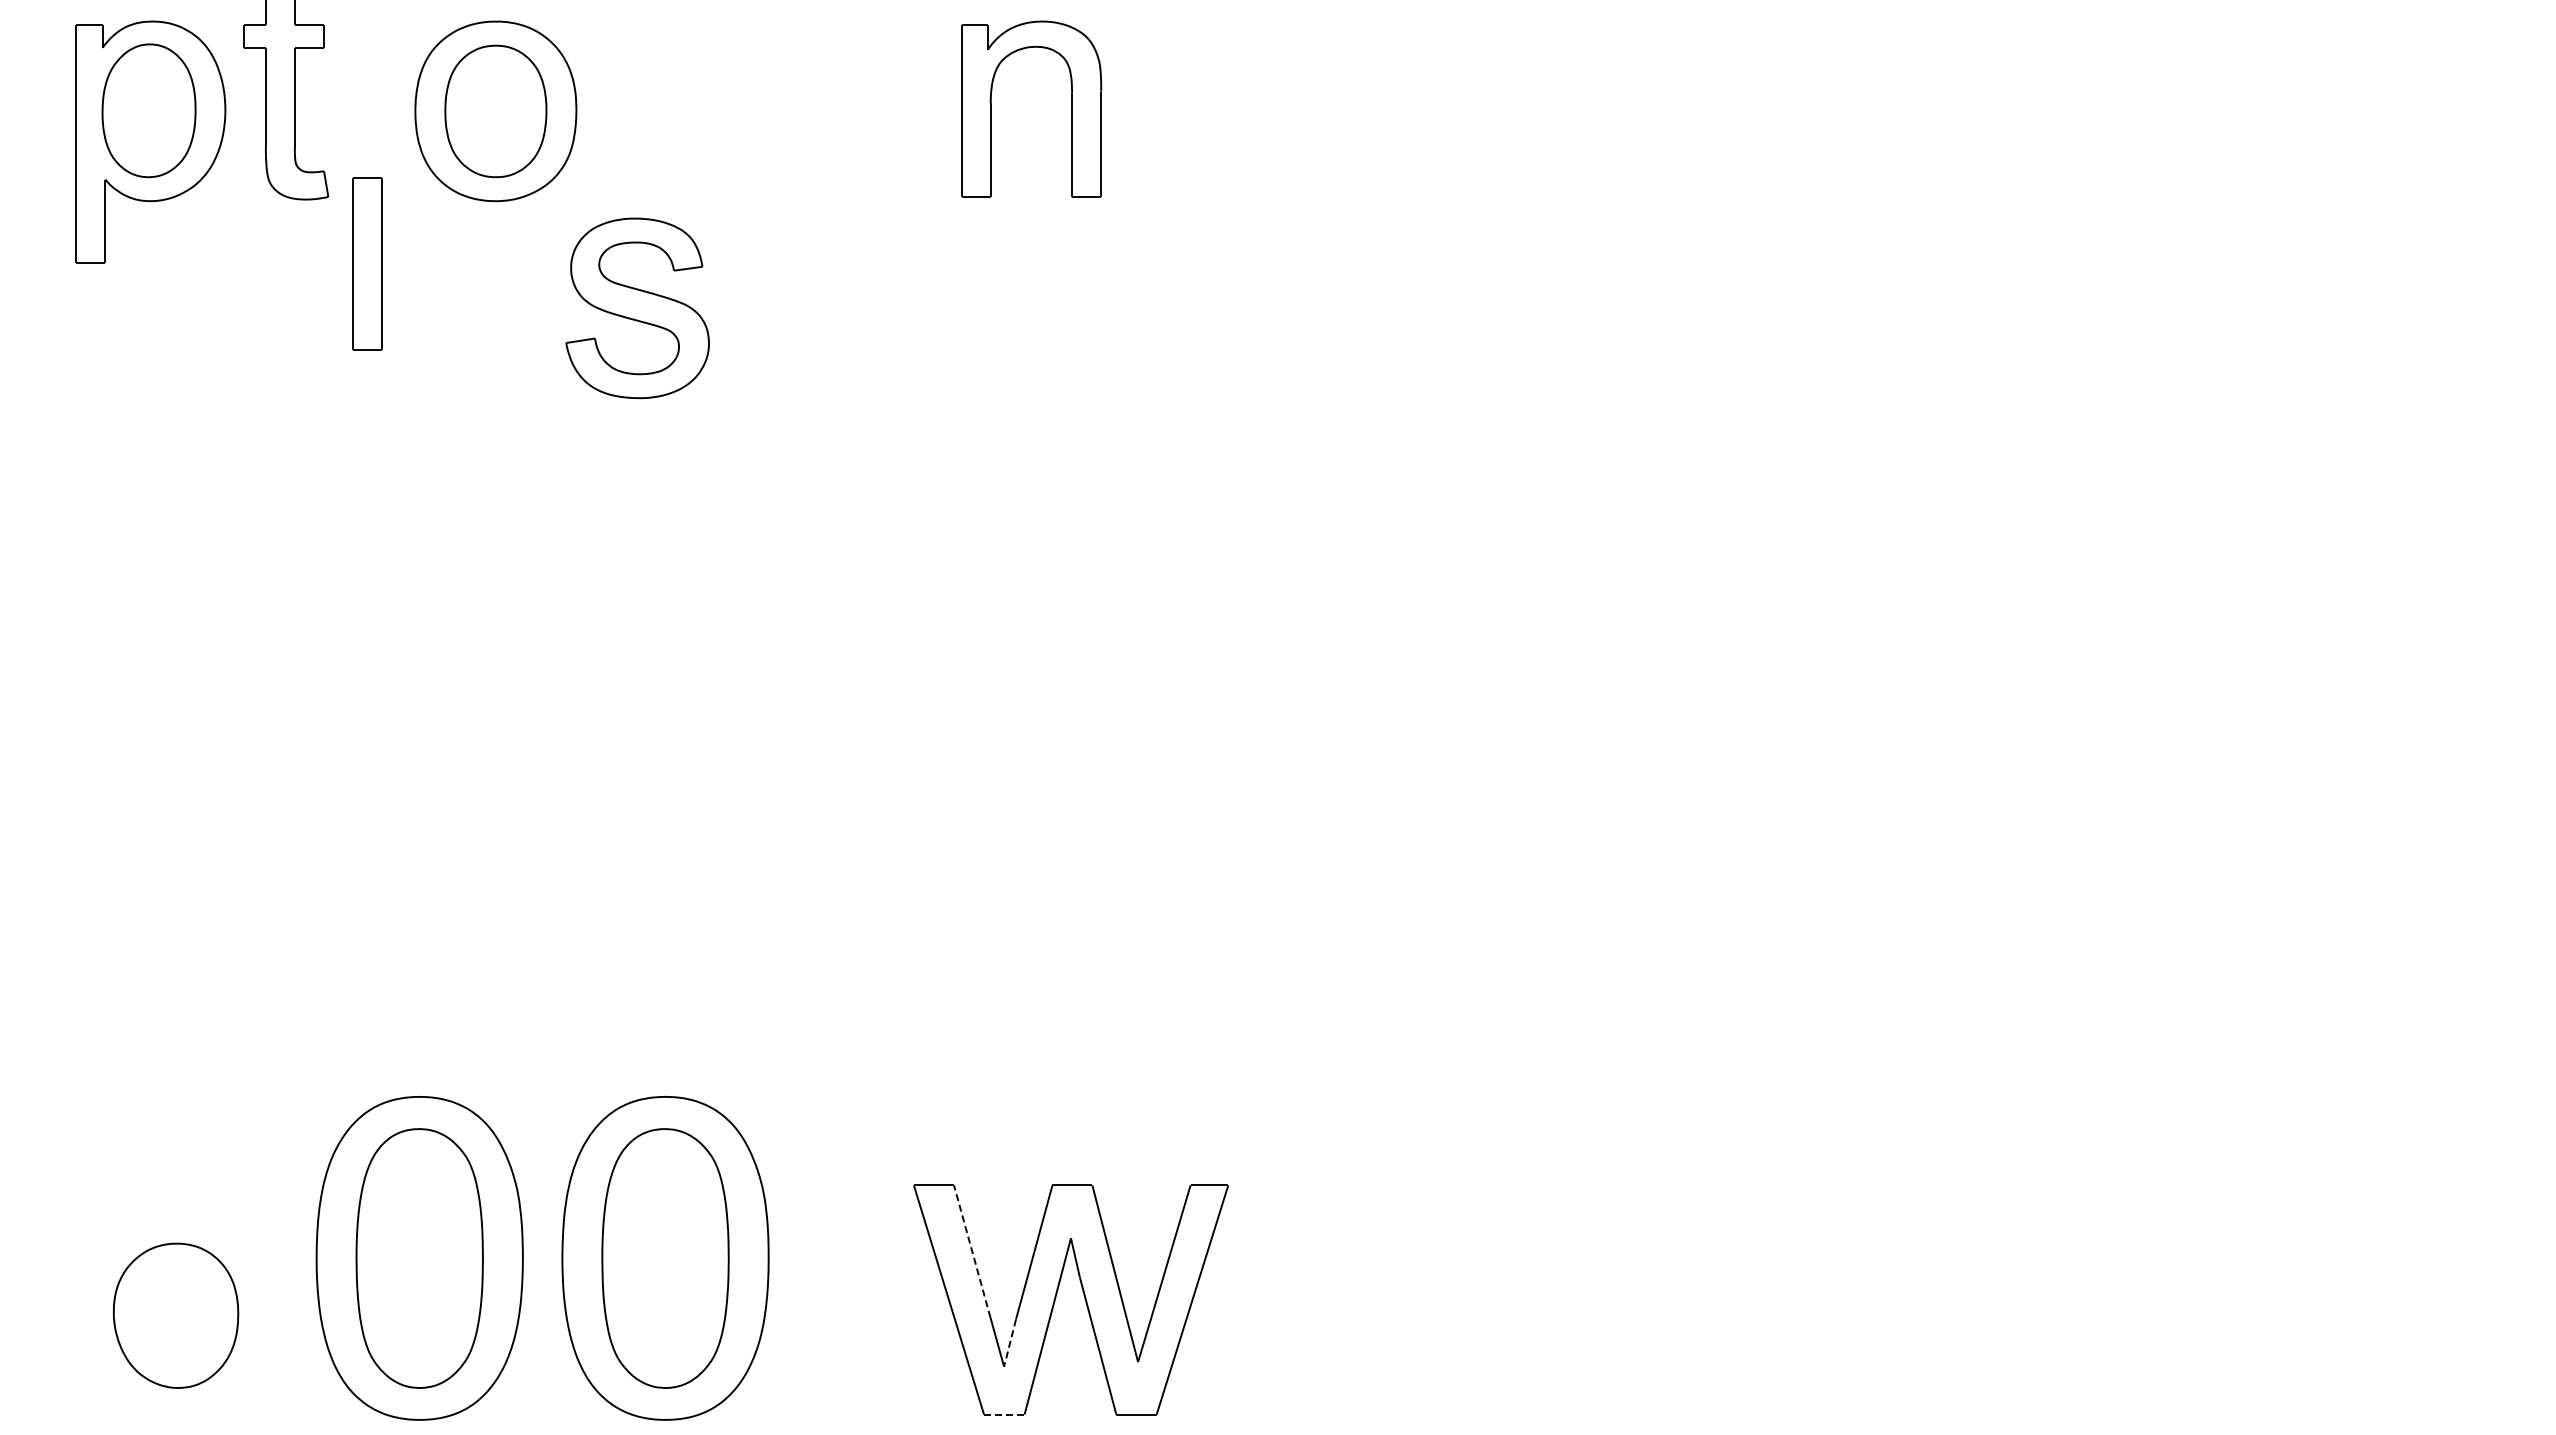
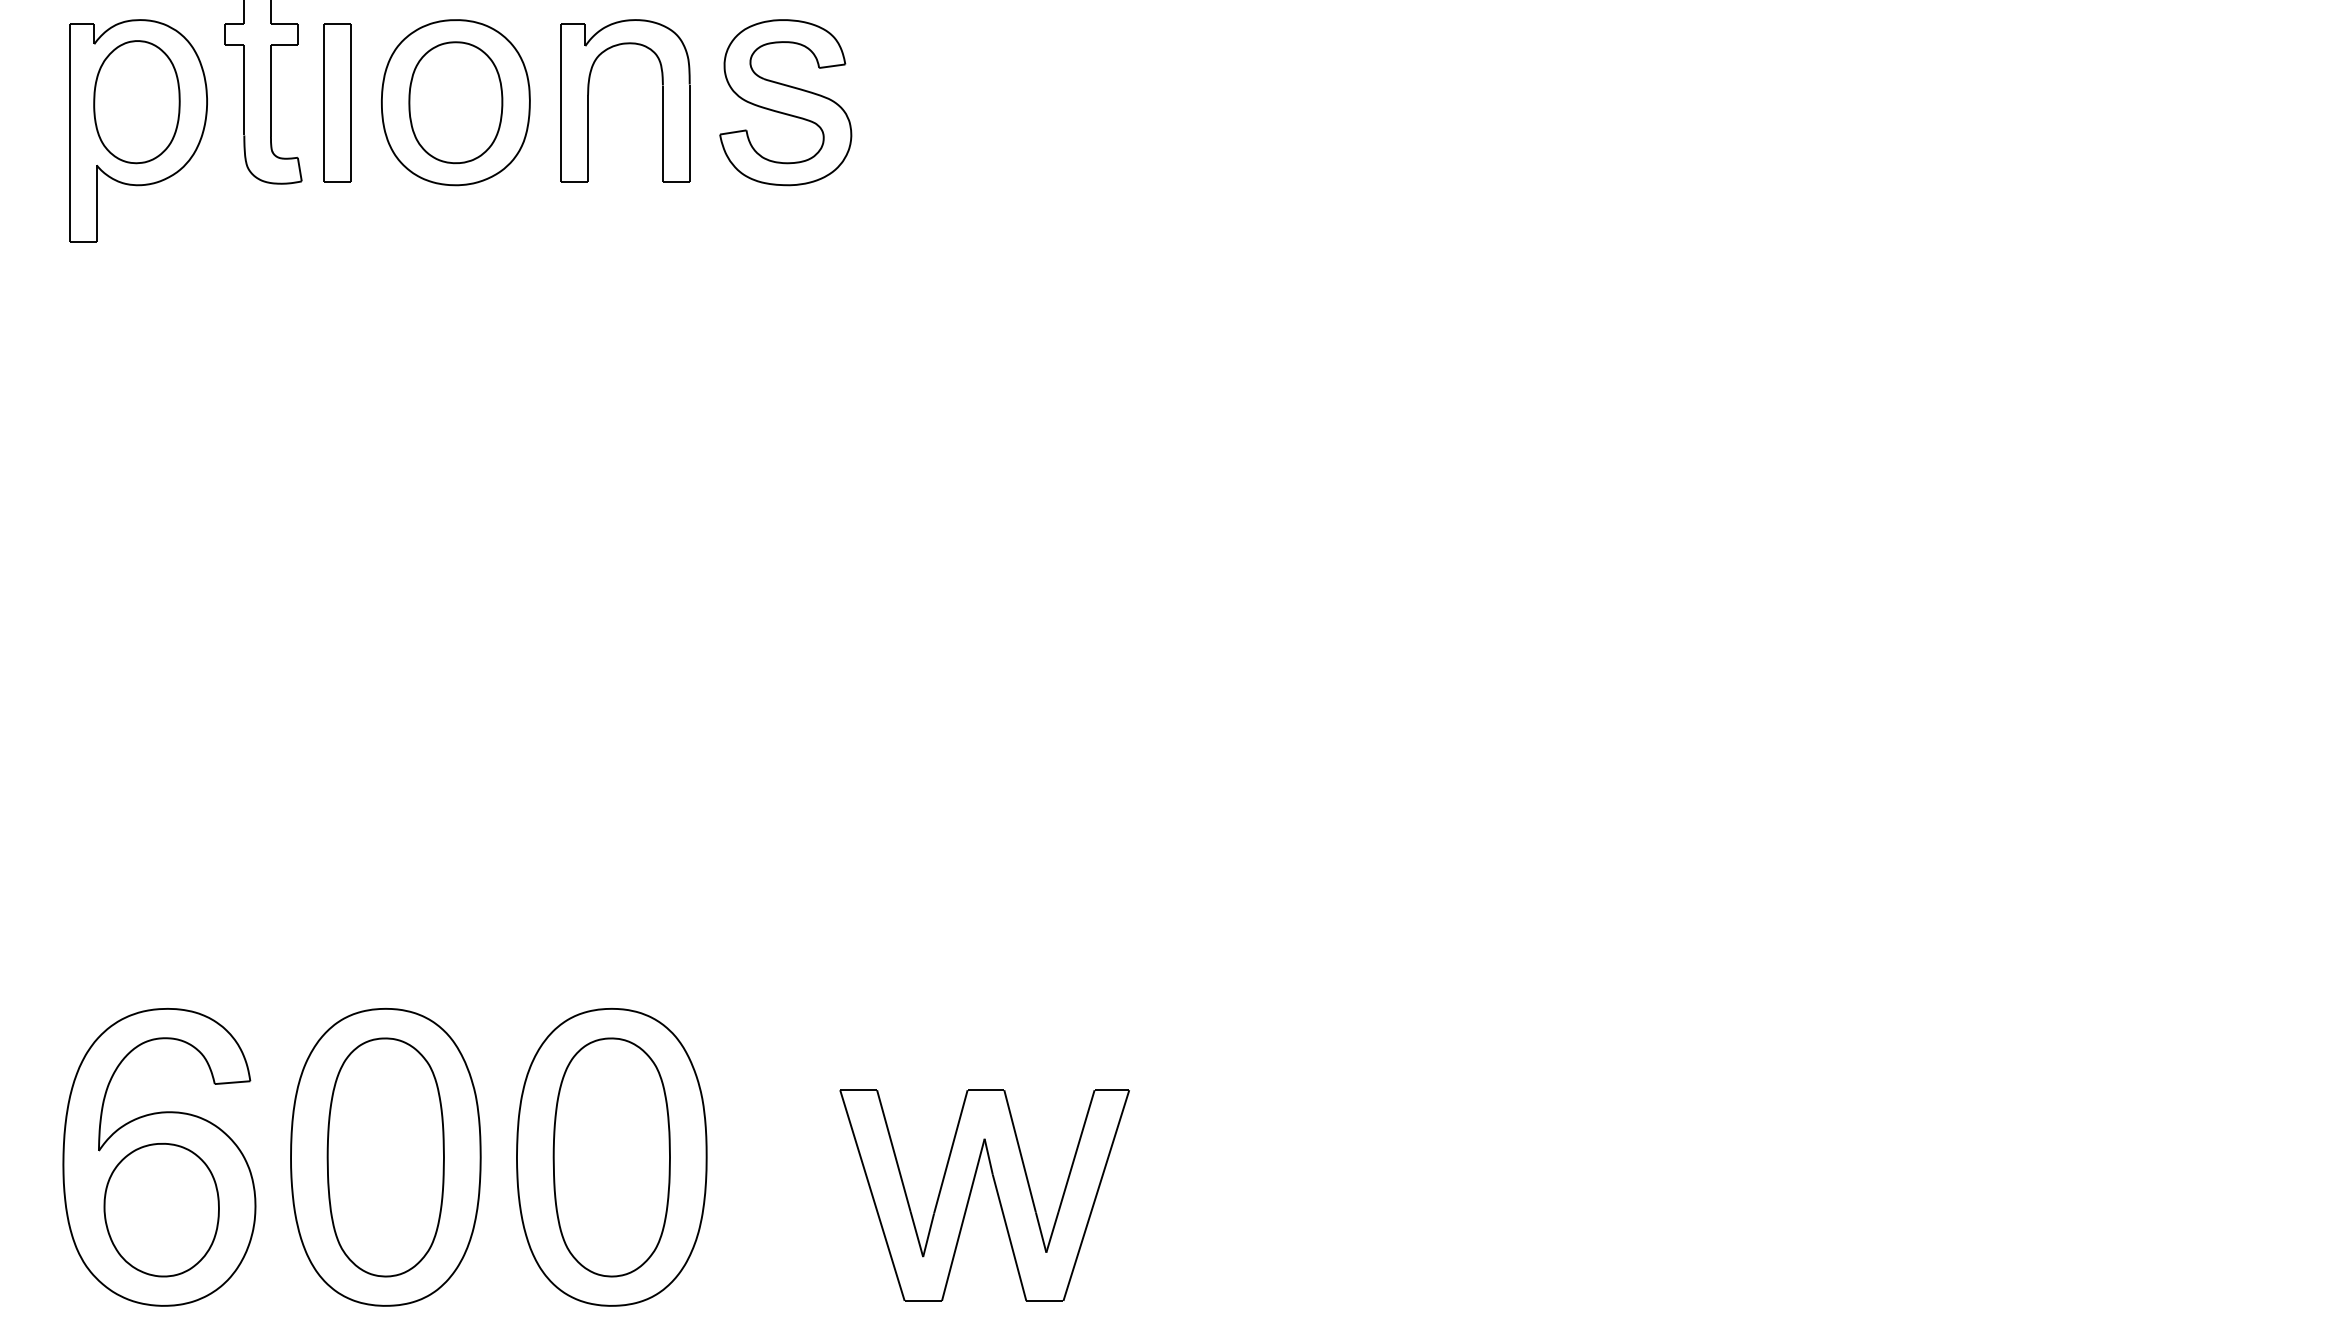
part: (991, 108) -> (588, 100), moved
part: (367, 263) -> (337, 101), moved
part: (637, 308) -> (785, 102), moved
line: (972, 1251) -> (894, 1151), dashed -> solid
part: (173, 1258) -> (159, 1157), added
line: (1009, 1343) -> (928, 1235), dashed -> solid
line: (1004, 1414) -> (923, 1300), dashed -> solid

